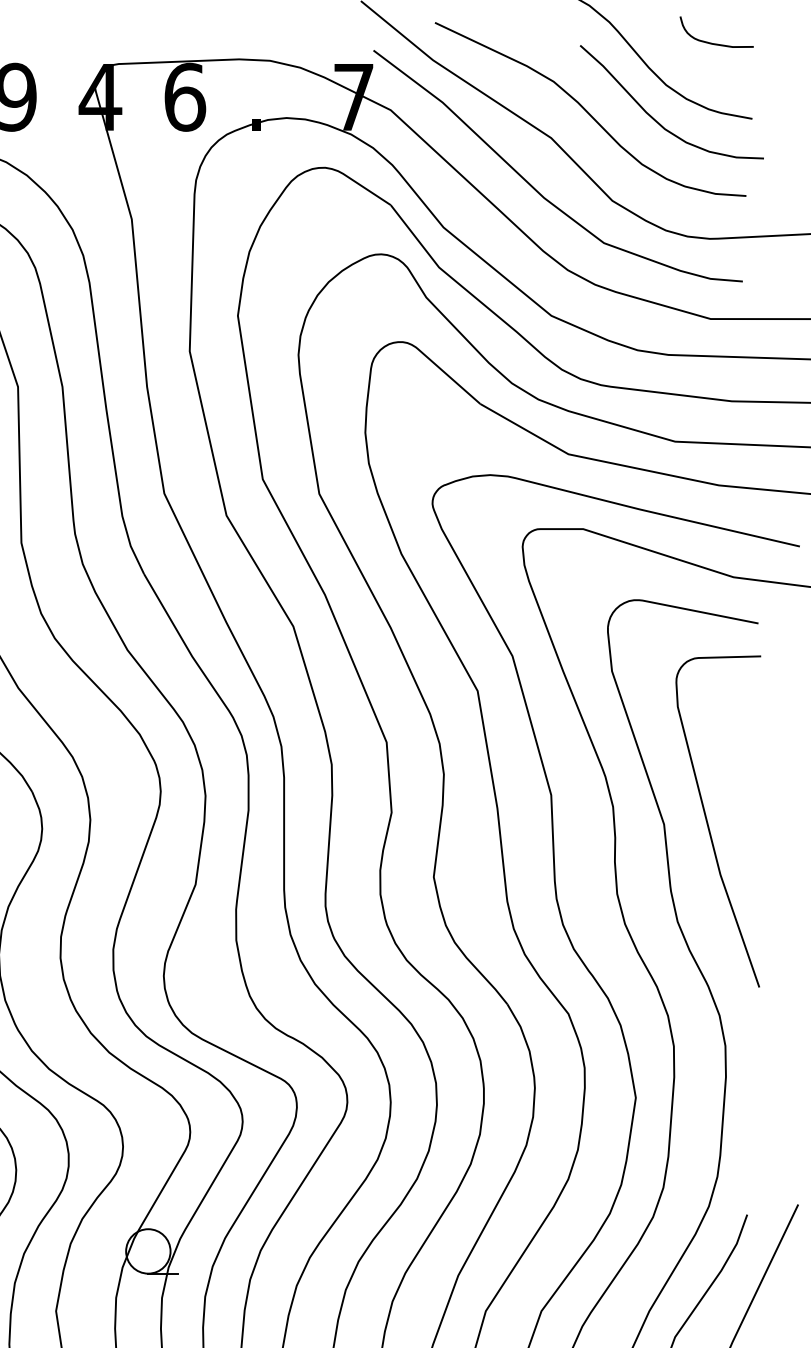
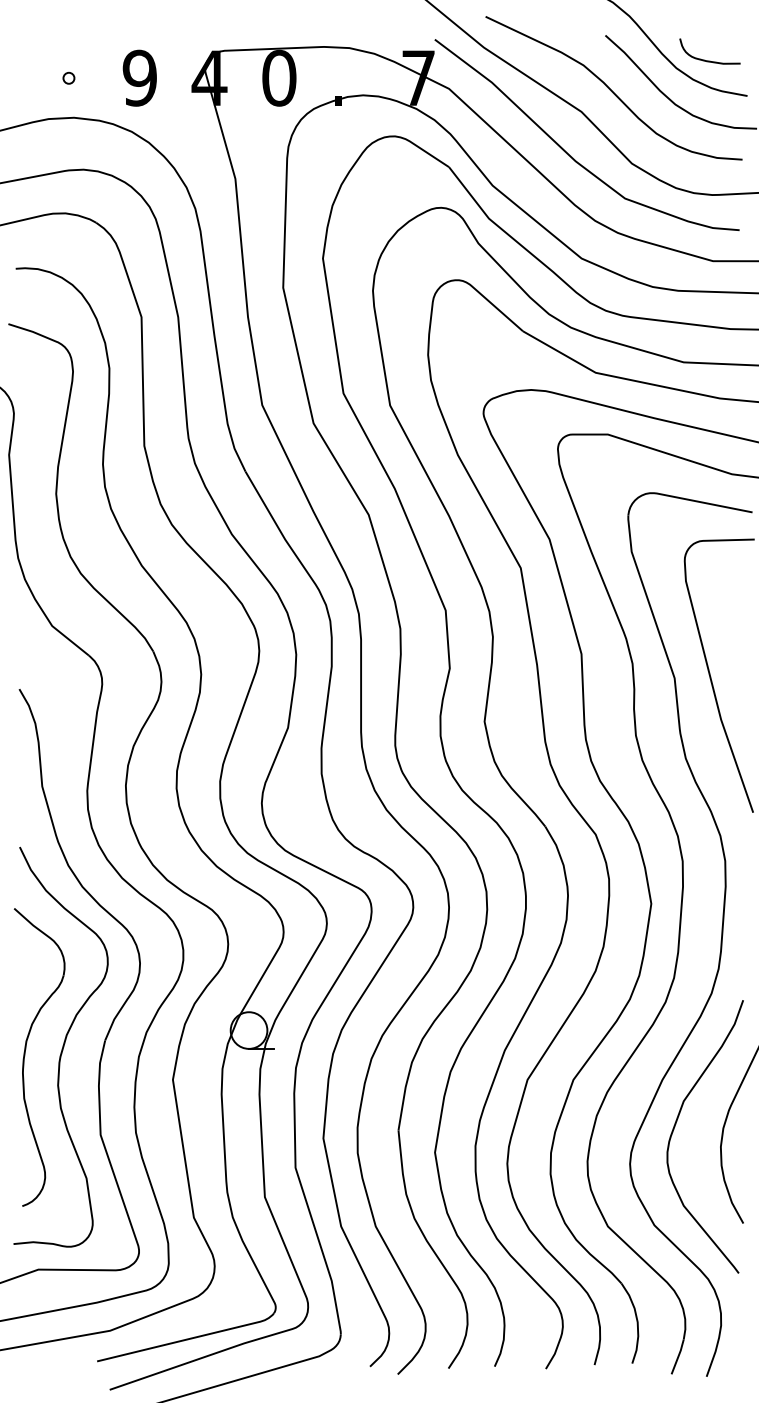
curve: (716, 43) -> (709, 60), moved
text: (185, 96) -> (279, 77), 6 -> 0

